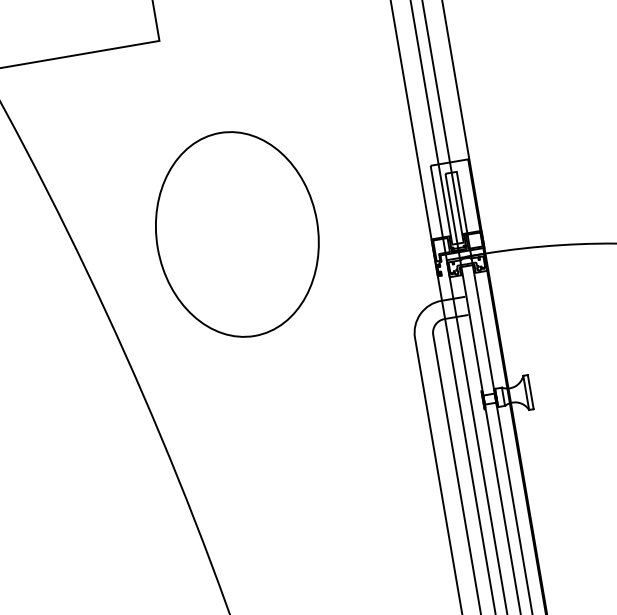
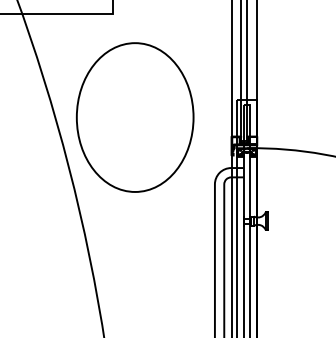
part: (236, 234) -> (134, 117), size x1.43

